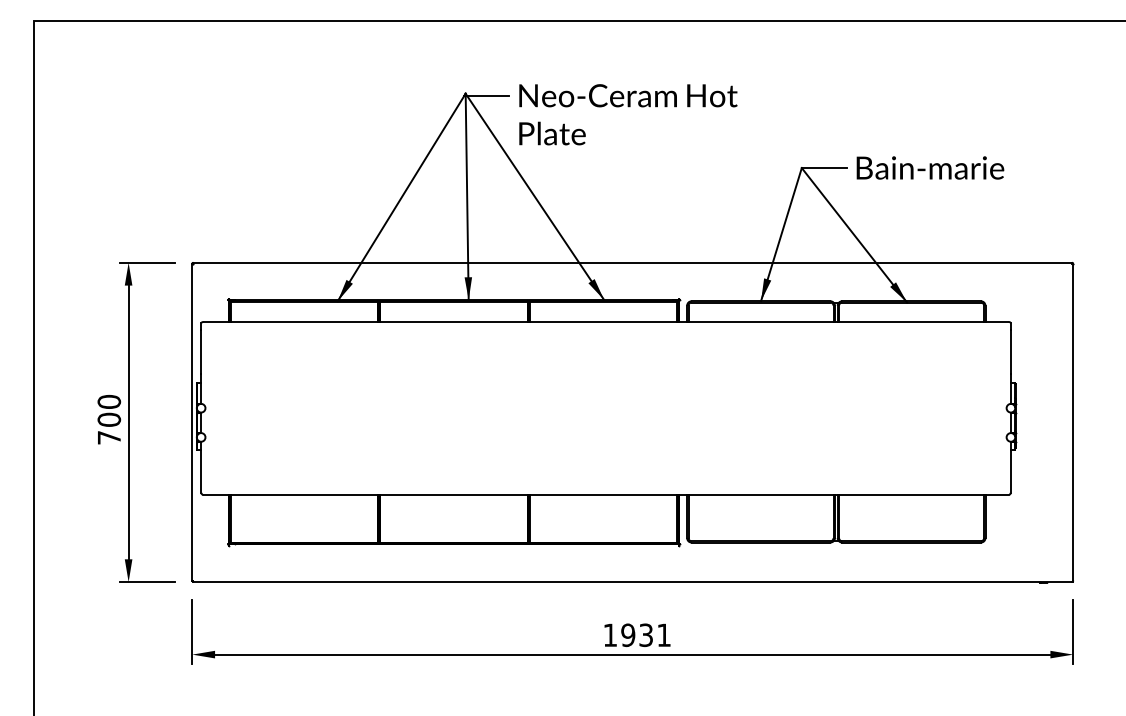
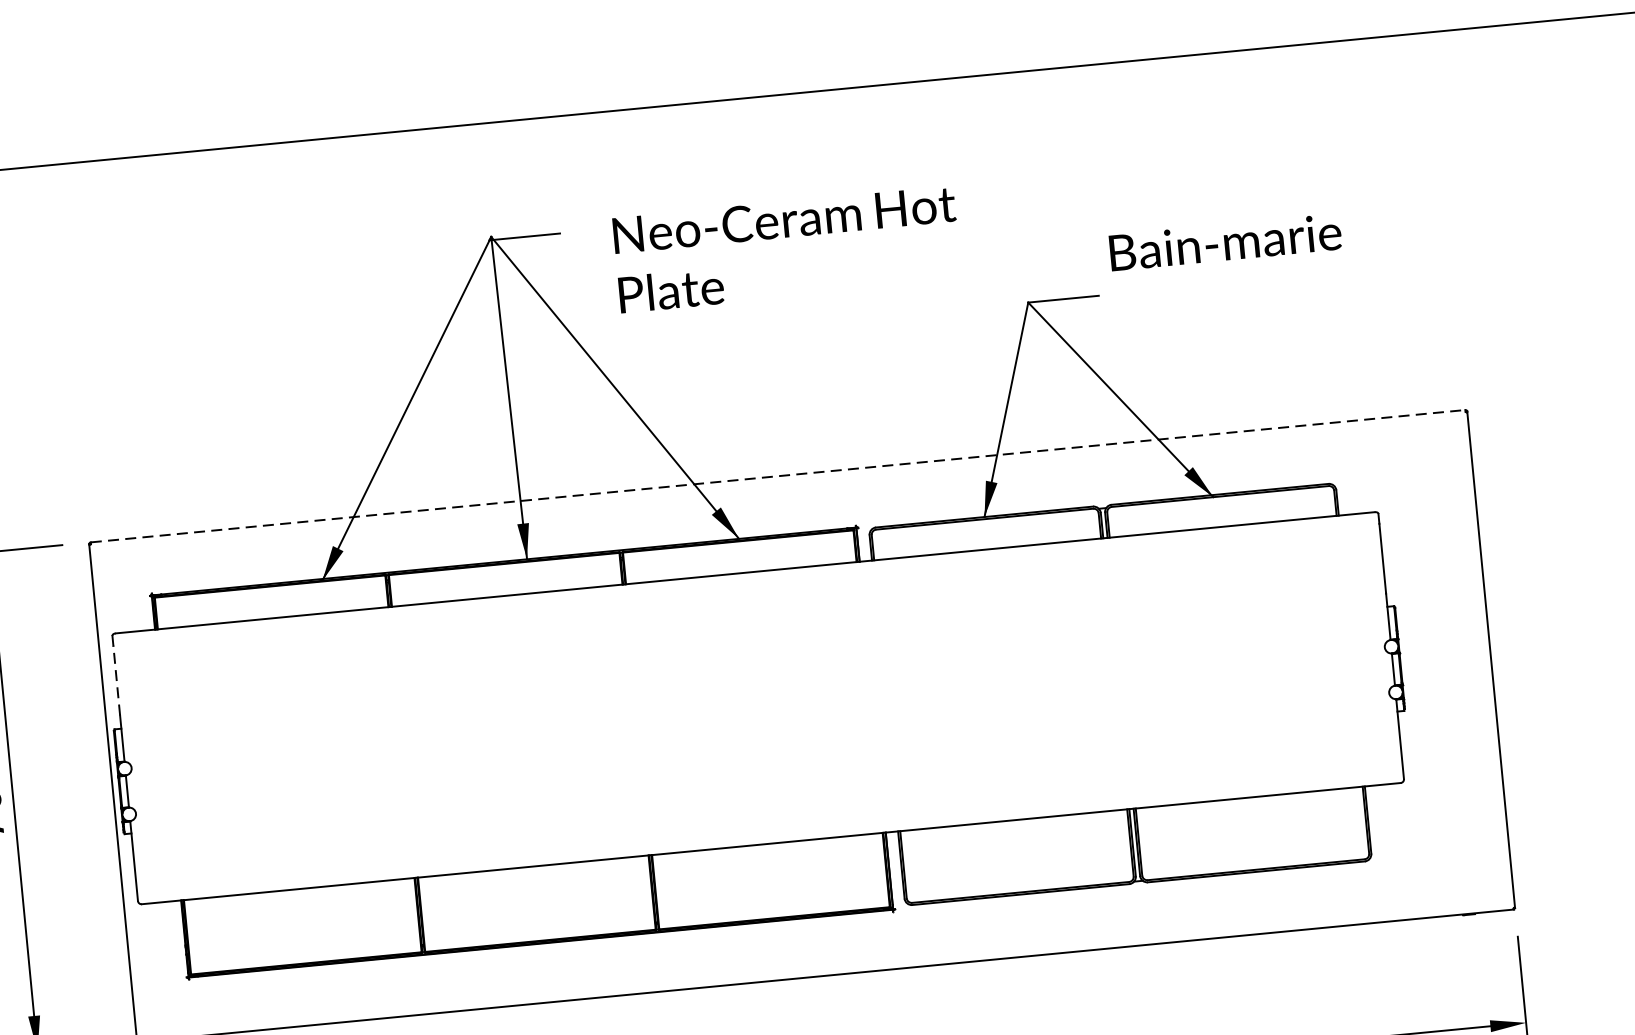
text: (628, 114) -> (787, 249), moved
text: (930, 167) -> (1225, 241), moved
line: (633, 262) -> (779, 475), solid -> dashed
line: (201, 351) -> (116, 679), solid -> dashed

